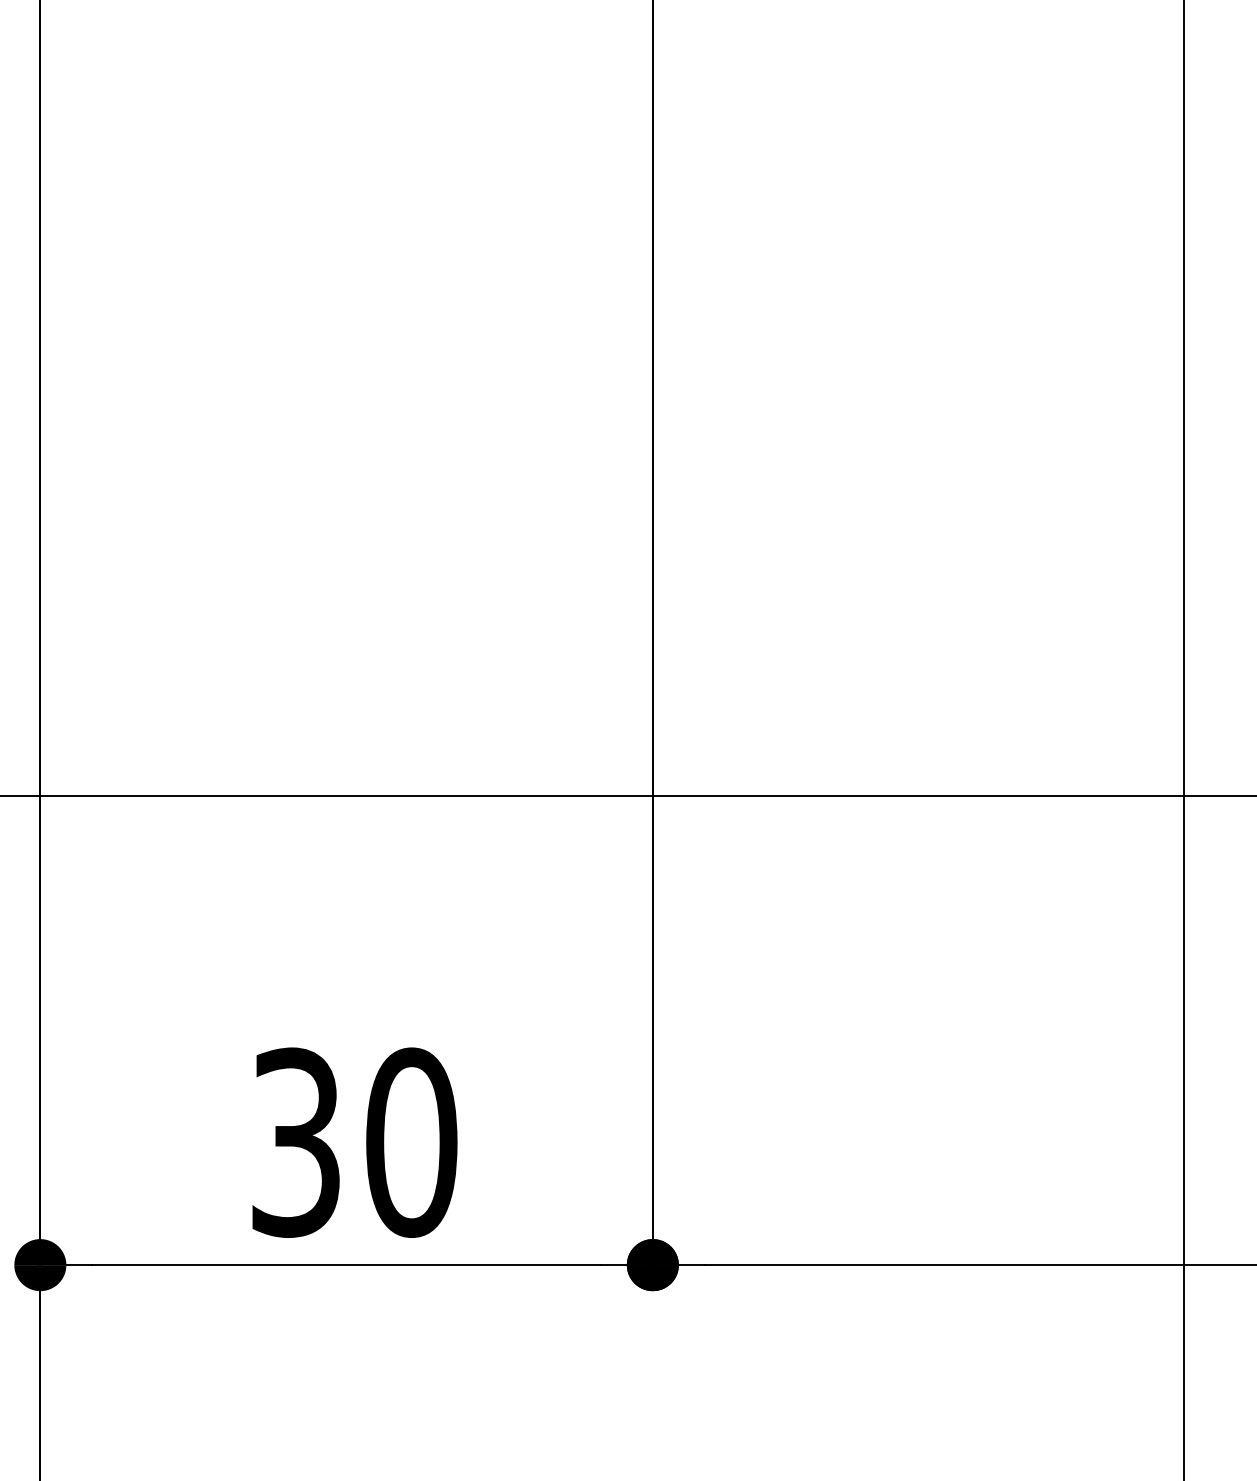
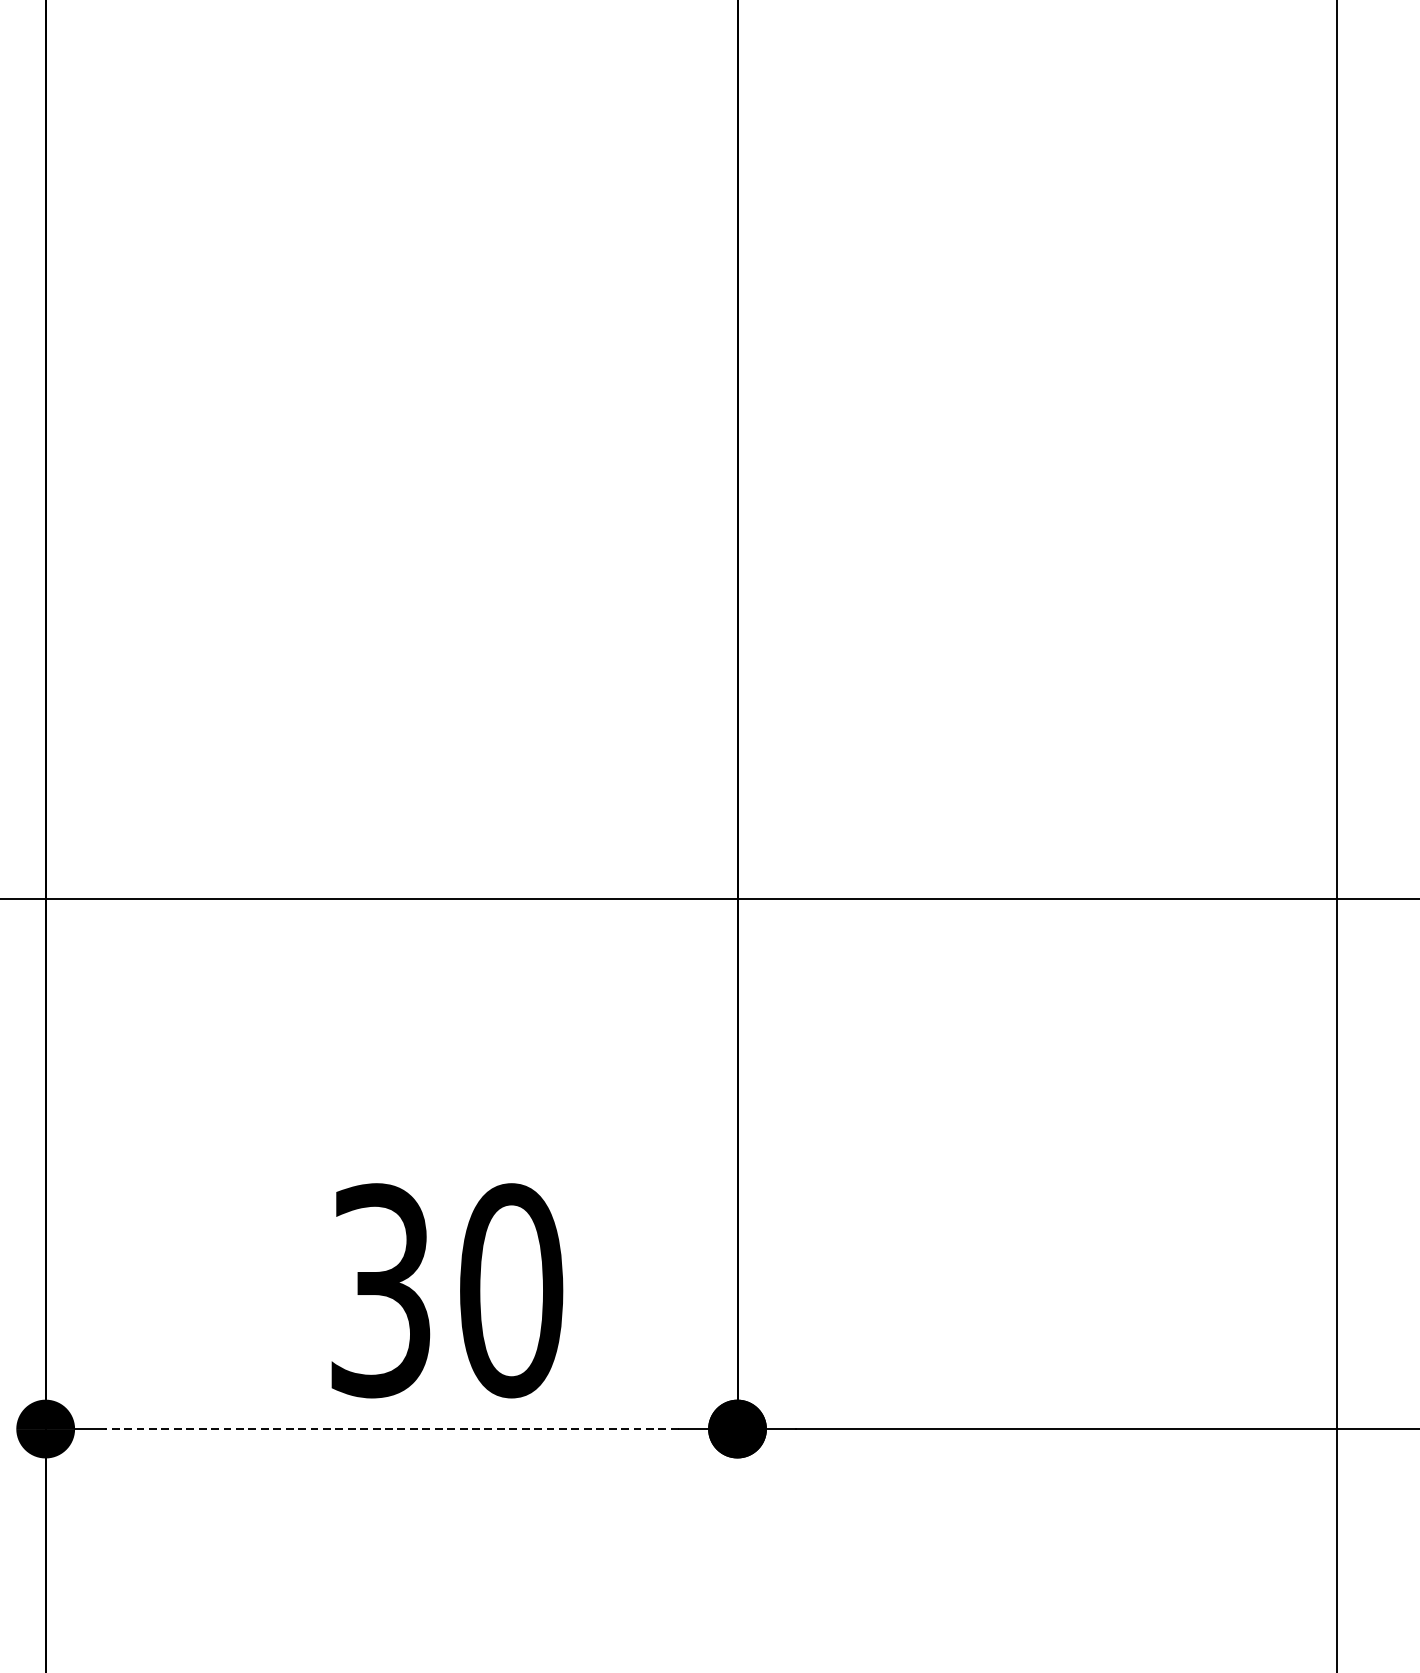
text: (354, 1142) -> (446, 1290), moved
line: (346, 1265) -> (391, 1429), solid -> dashed

